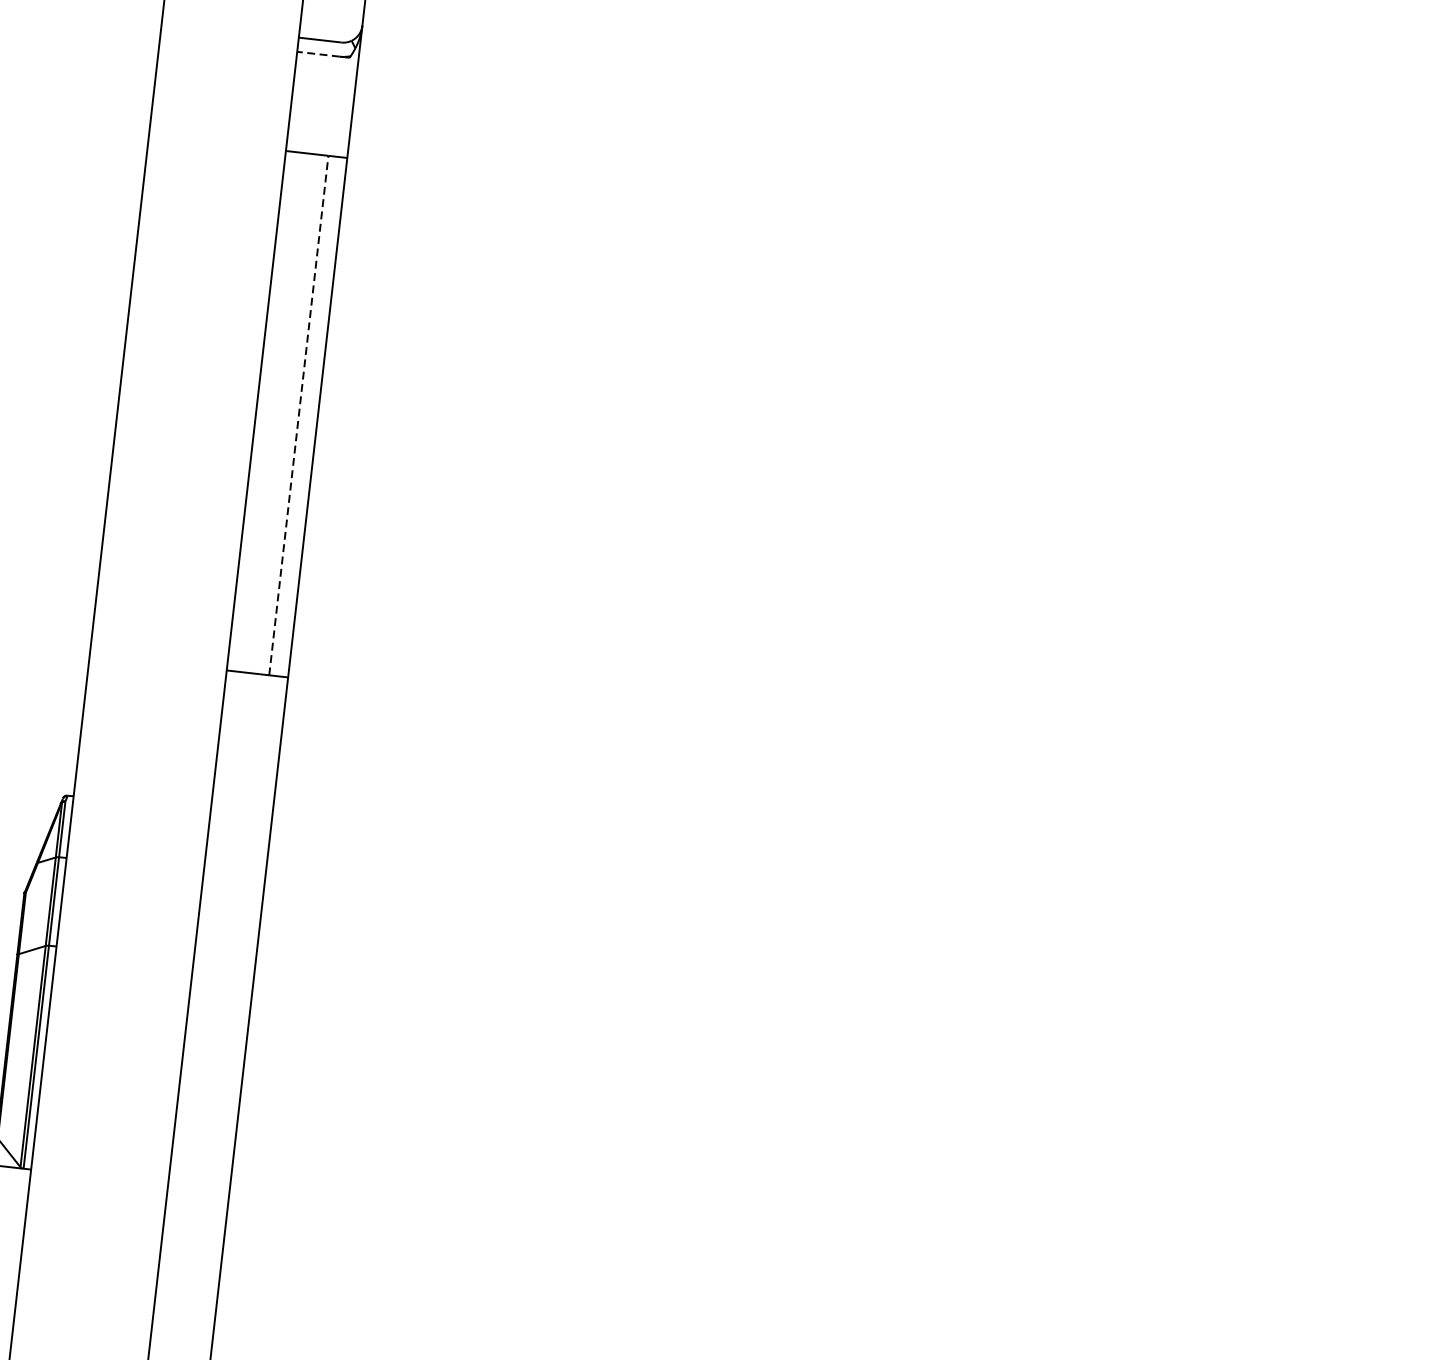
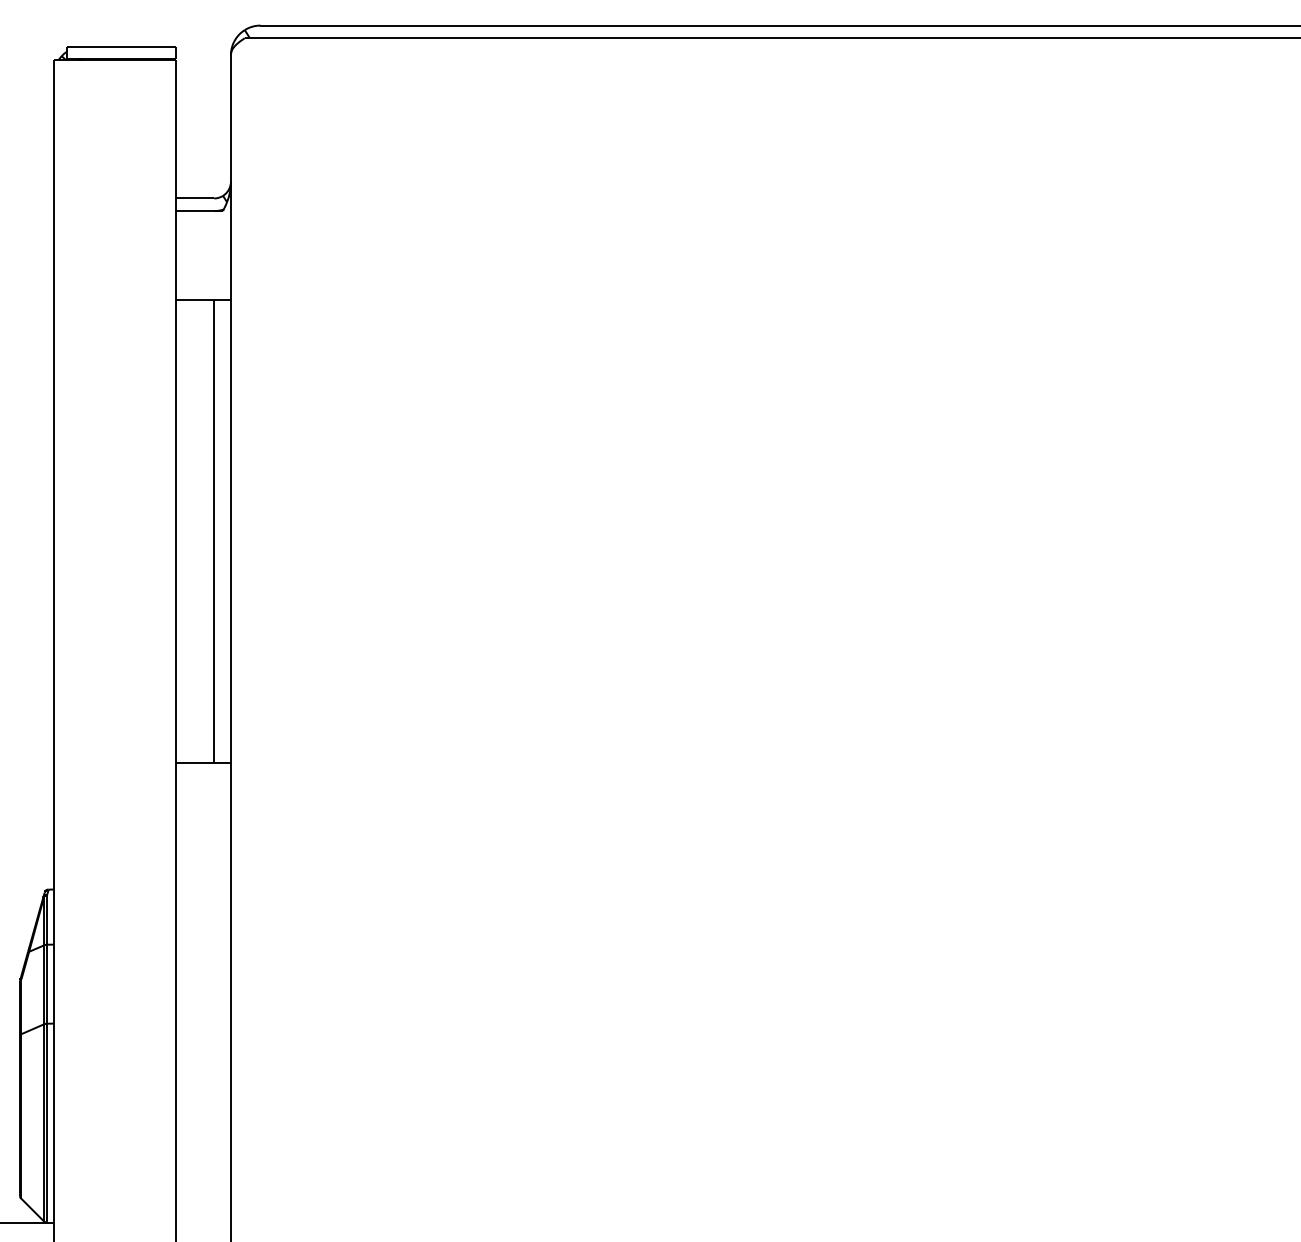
line: (318, 54) -> (195, 211), dashed -> solid
line: (299, 415) -> (214, 531), dashed -> solid

